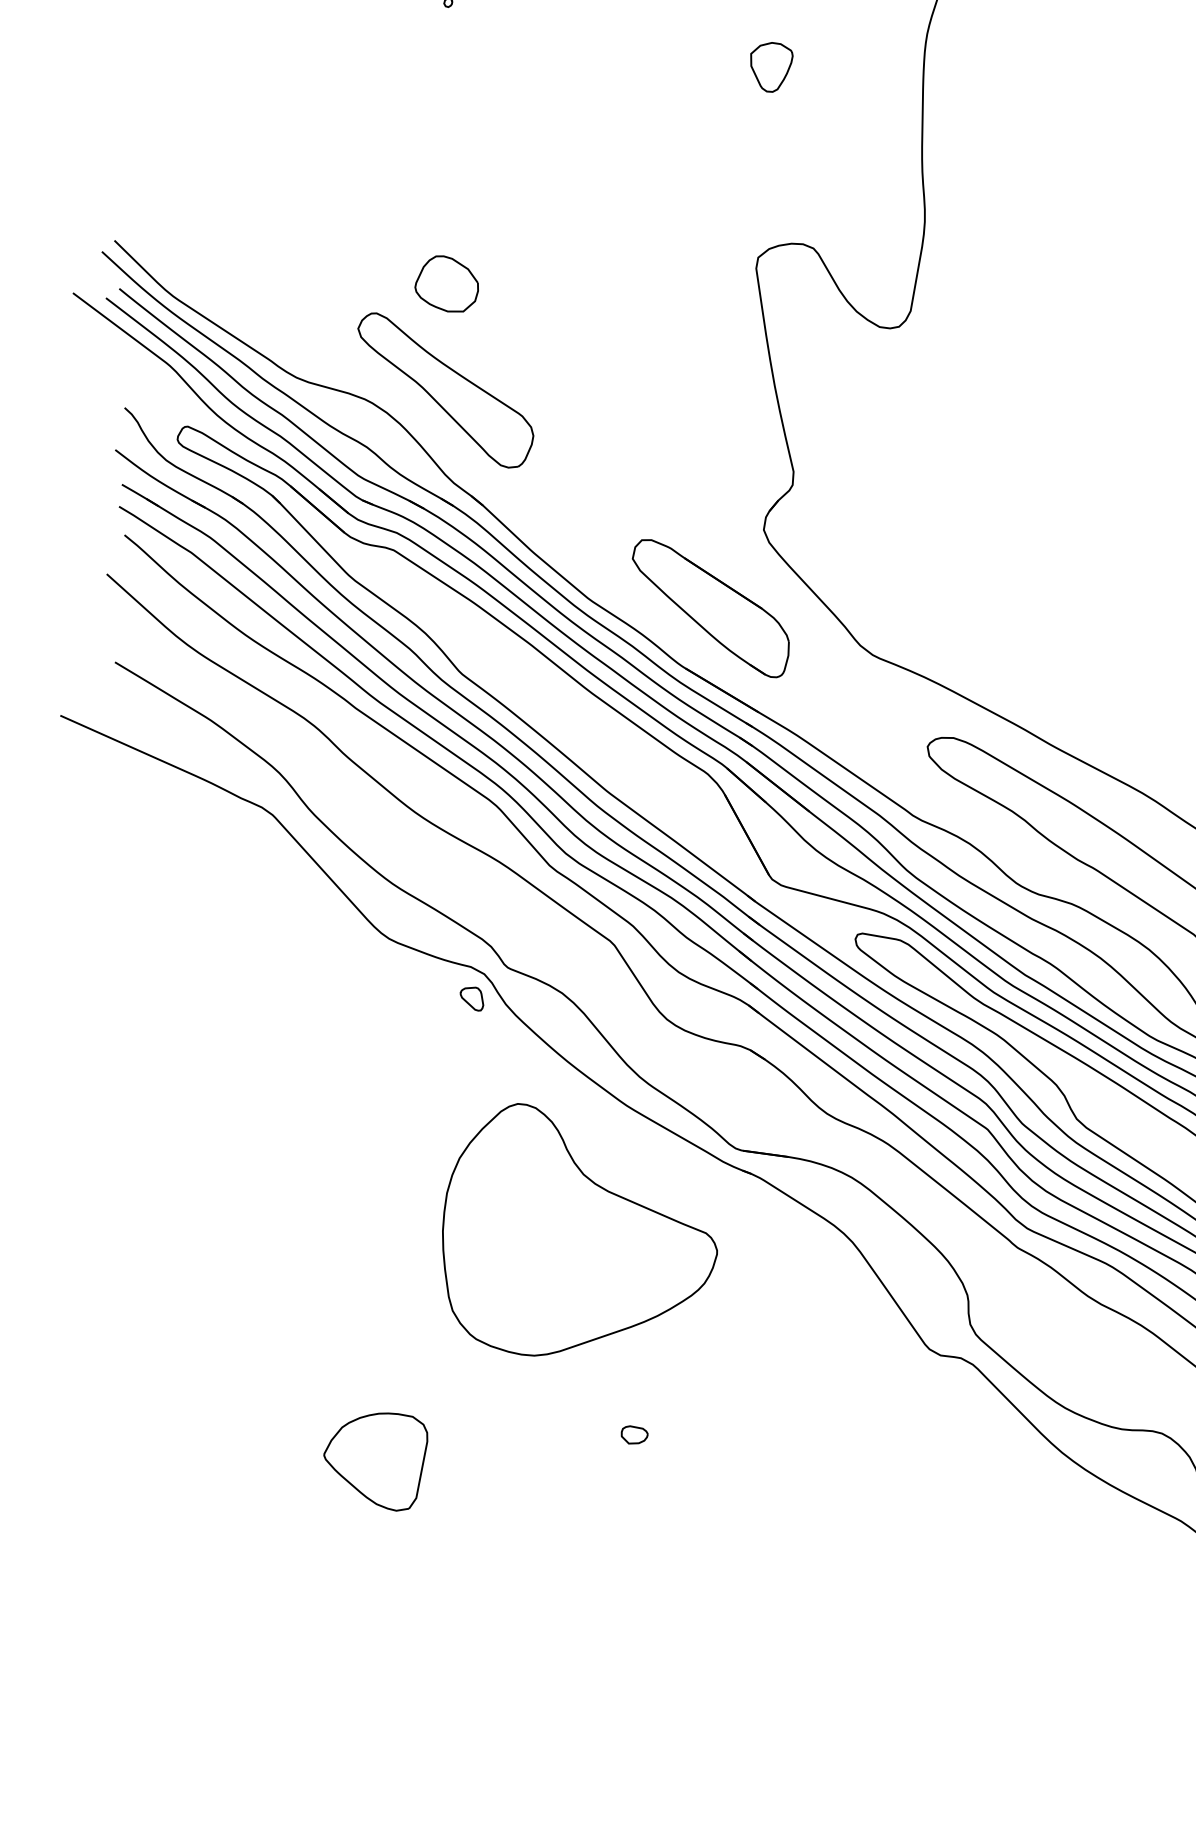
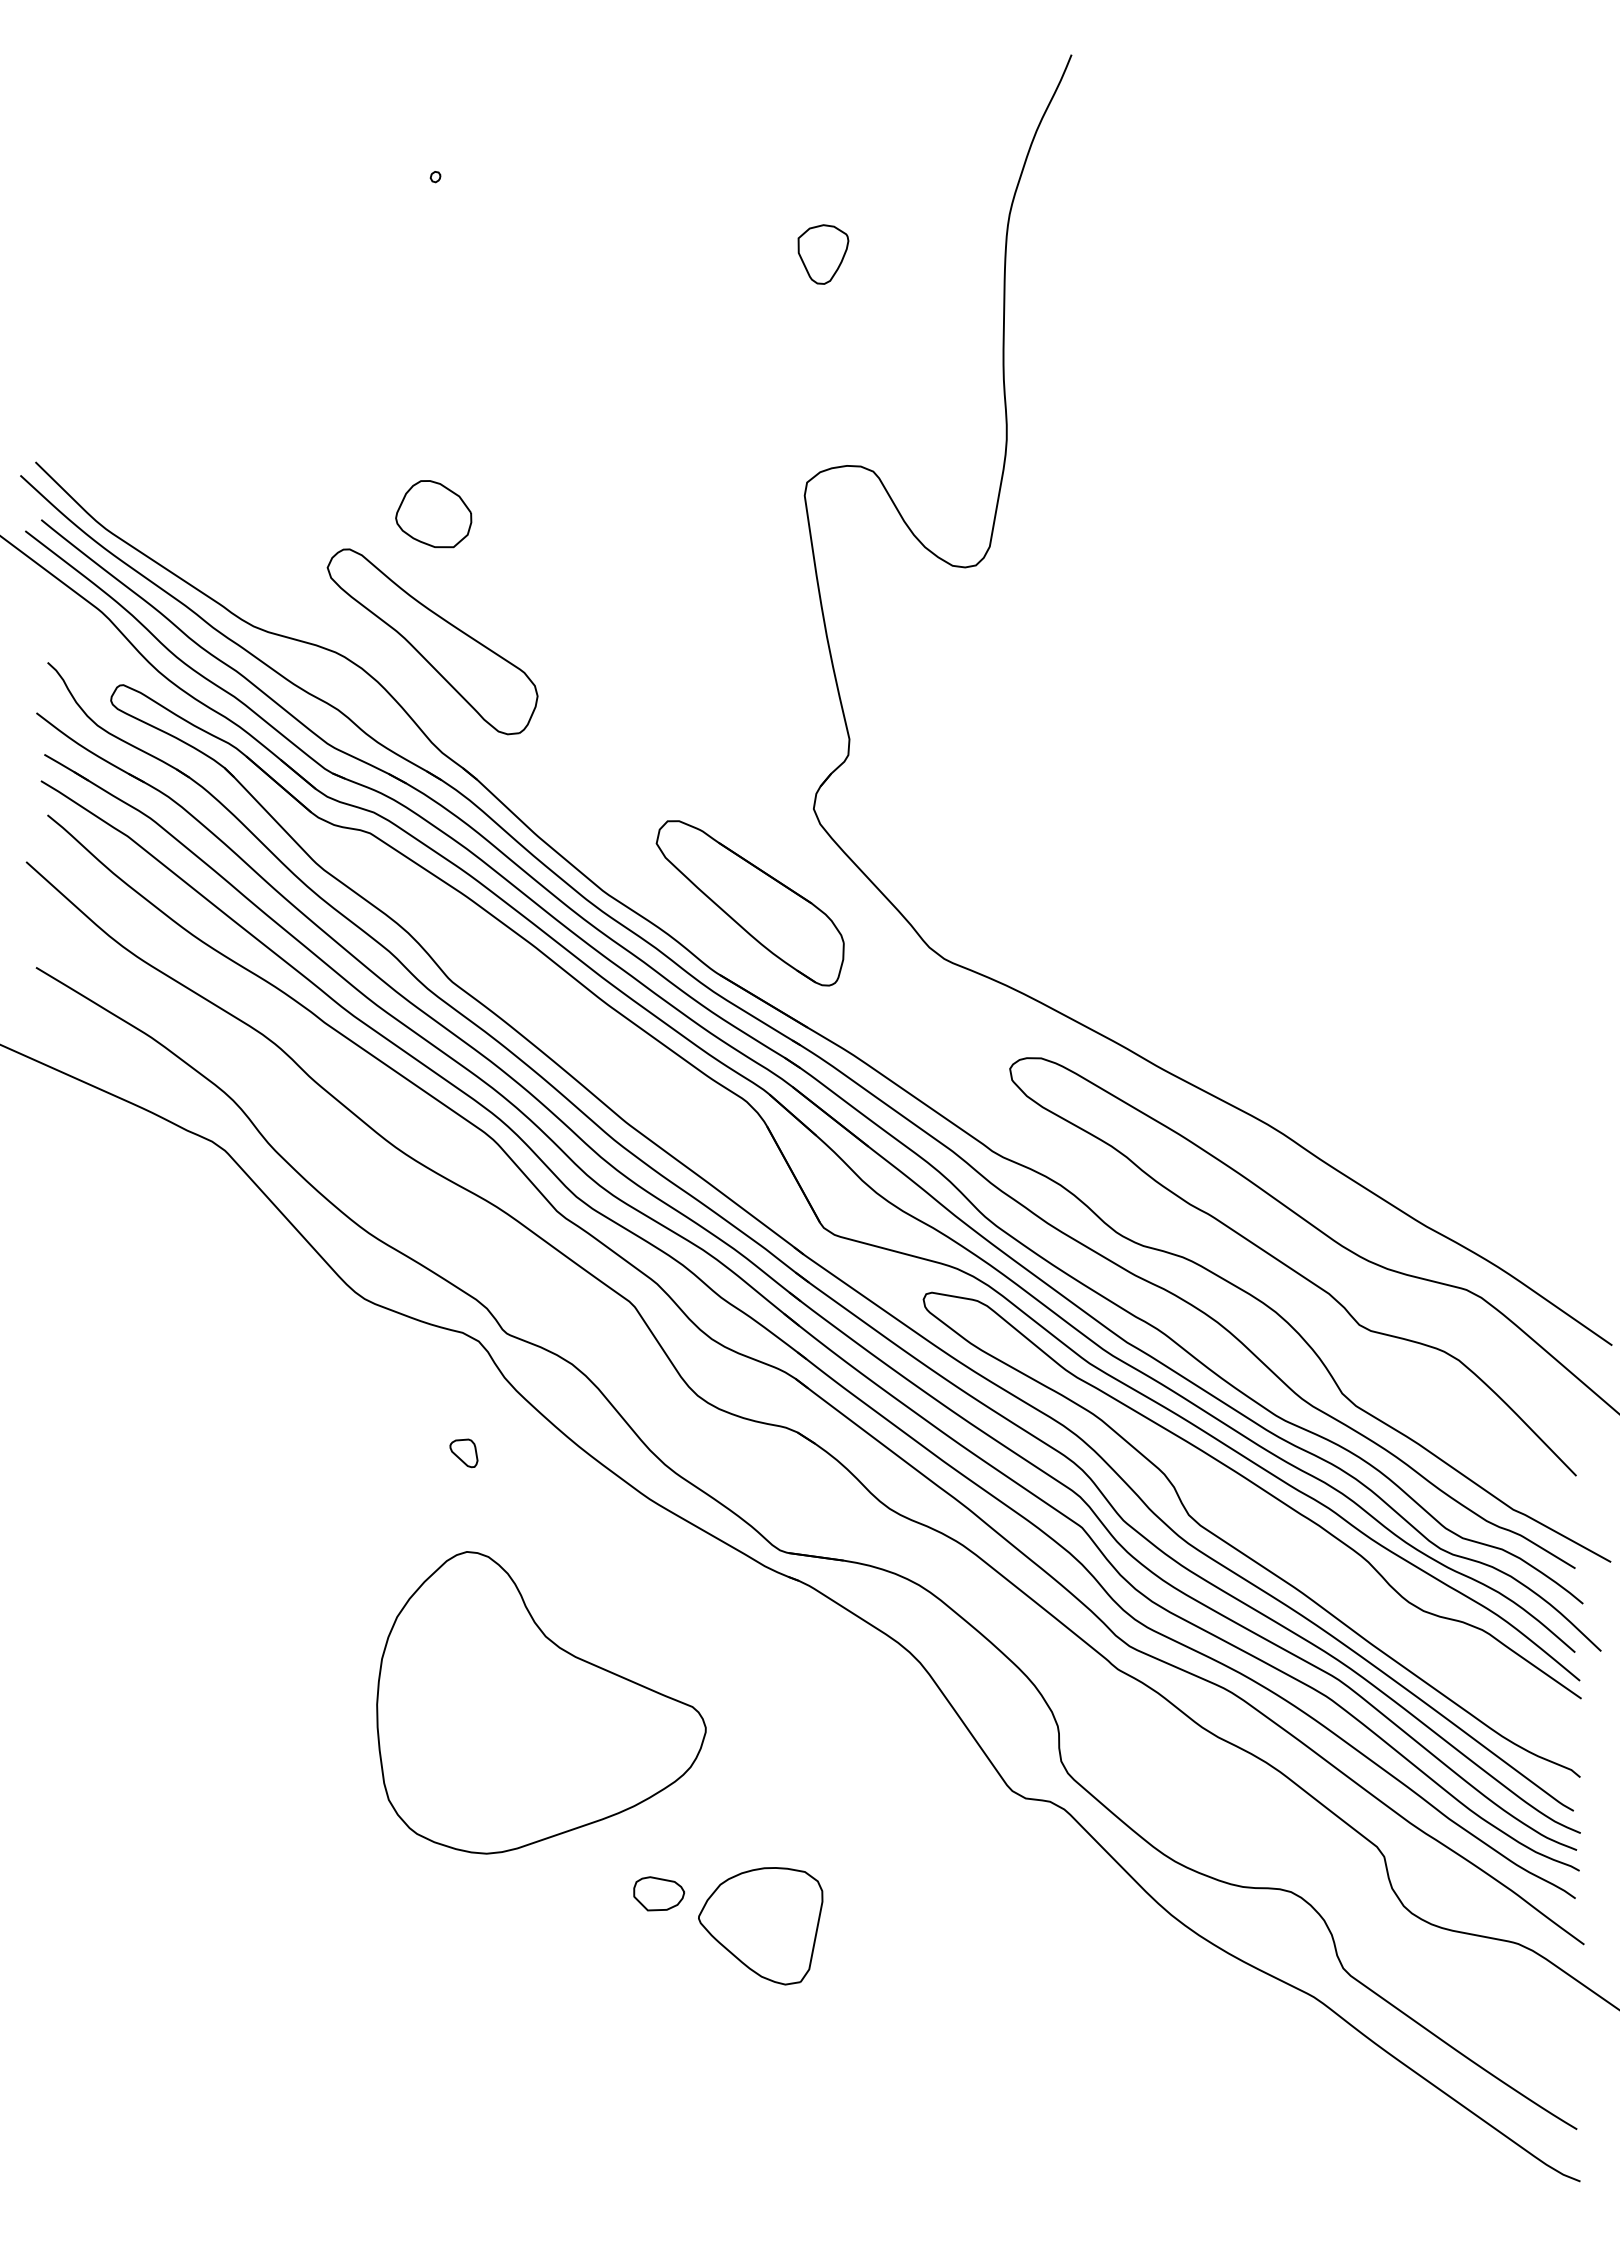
part: (471, 999) -> (463, 1453), moved
part: (580, 1229) -> (541, 1702), moved
part: (634, 1434) -> (658, 1893), size x1.6
part: (375, 1462) -> (760, 1926), moved

